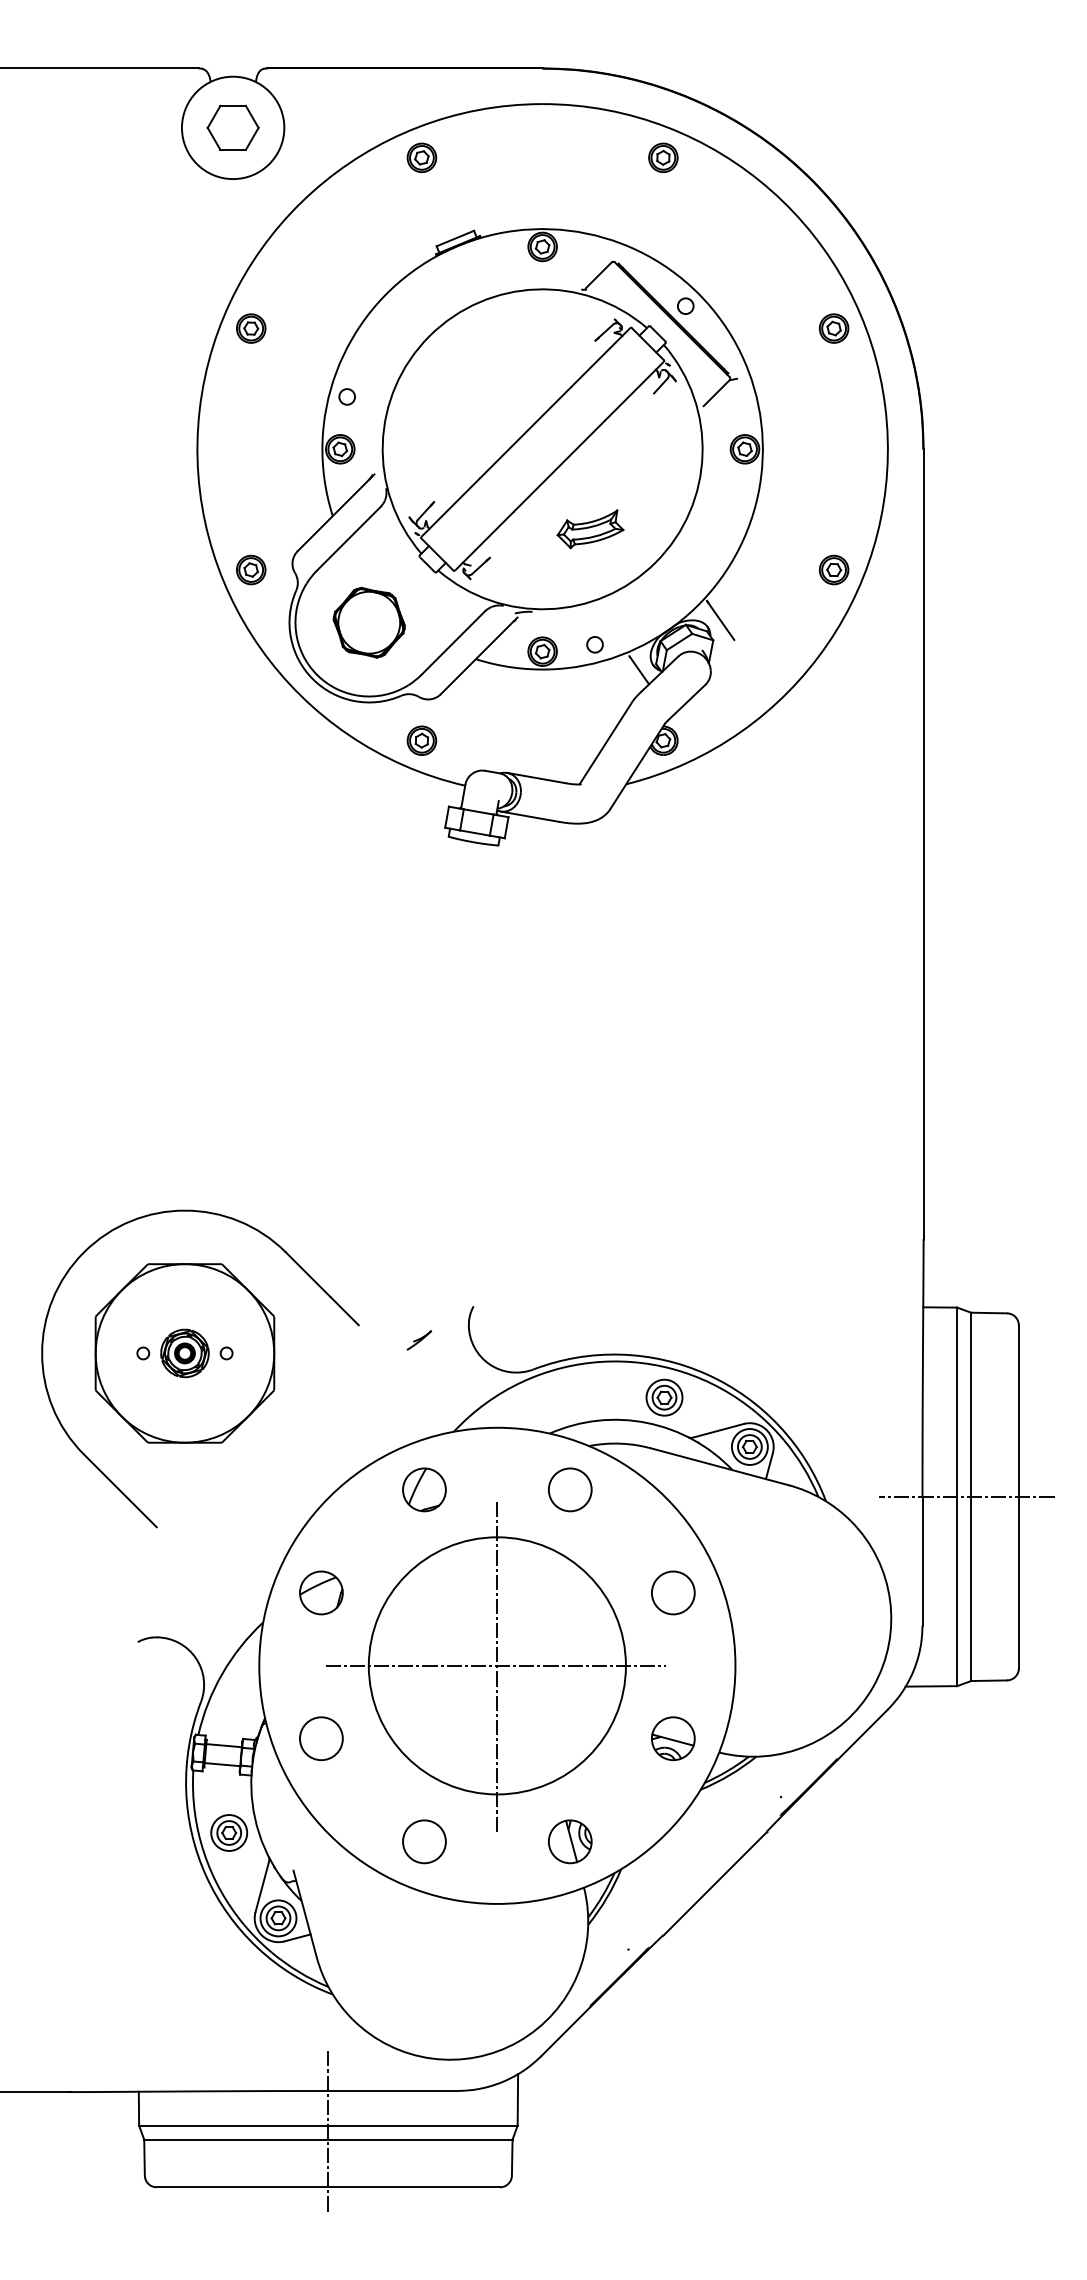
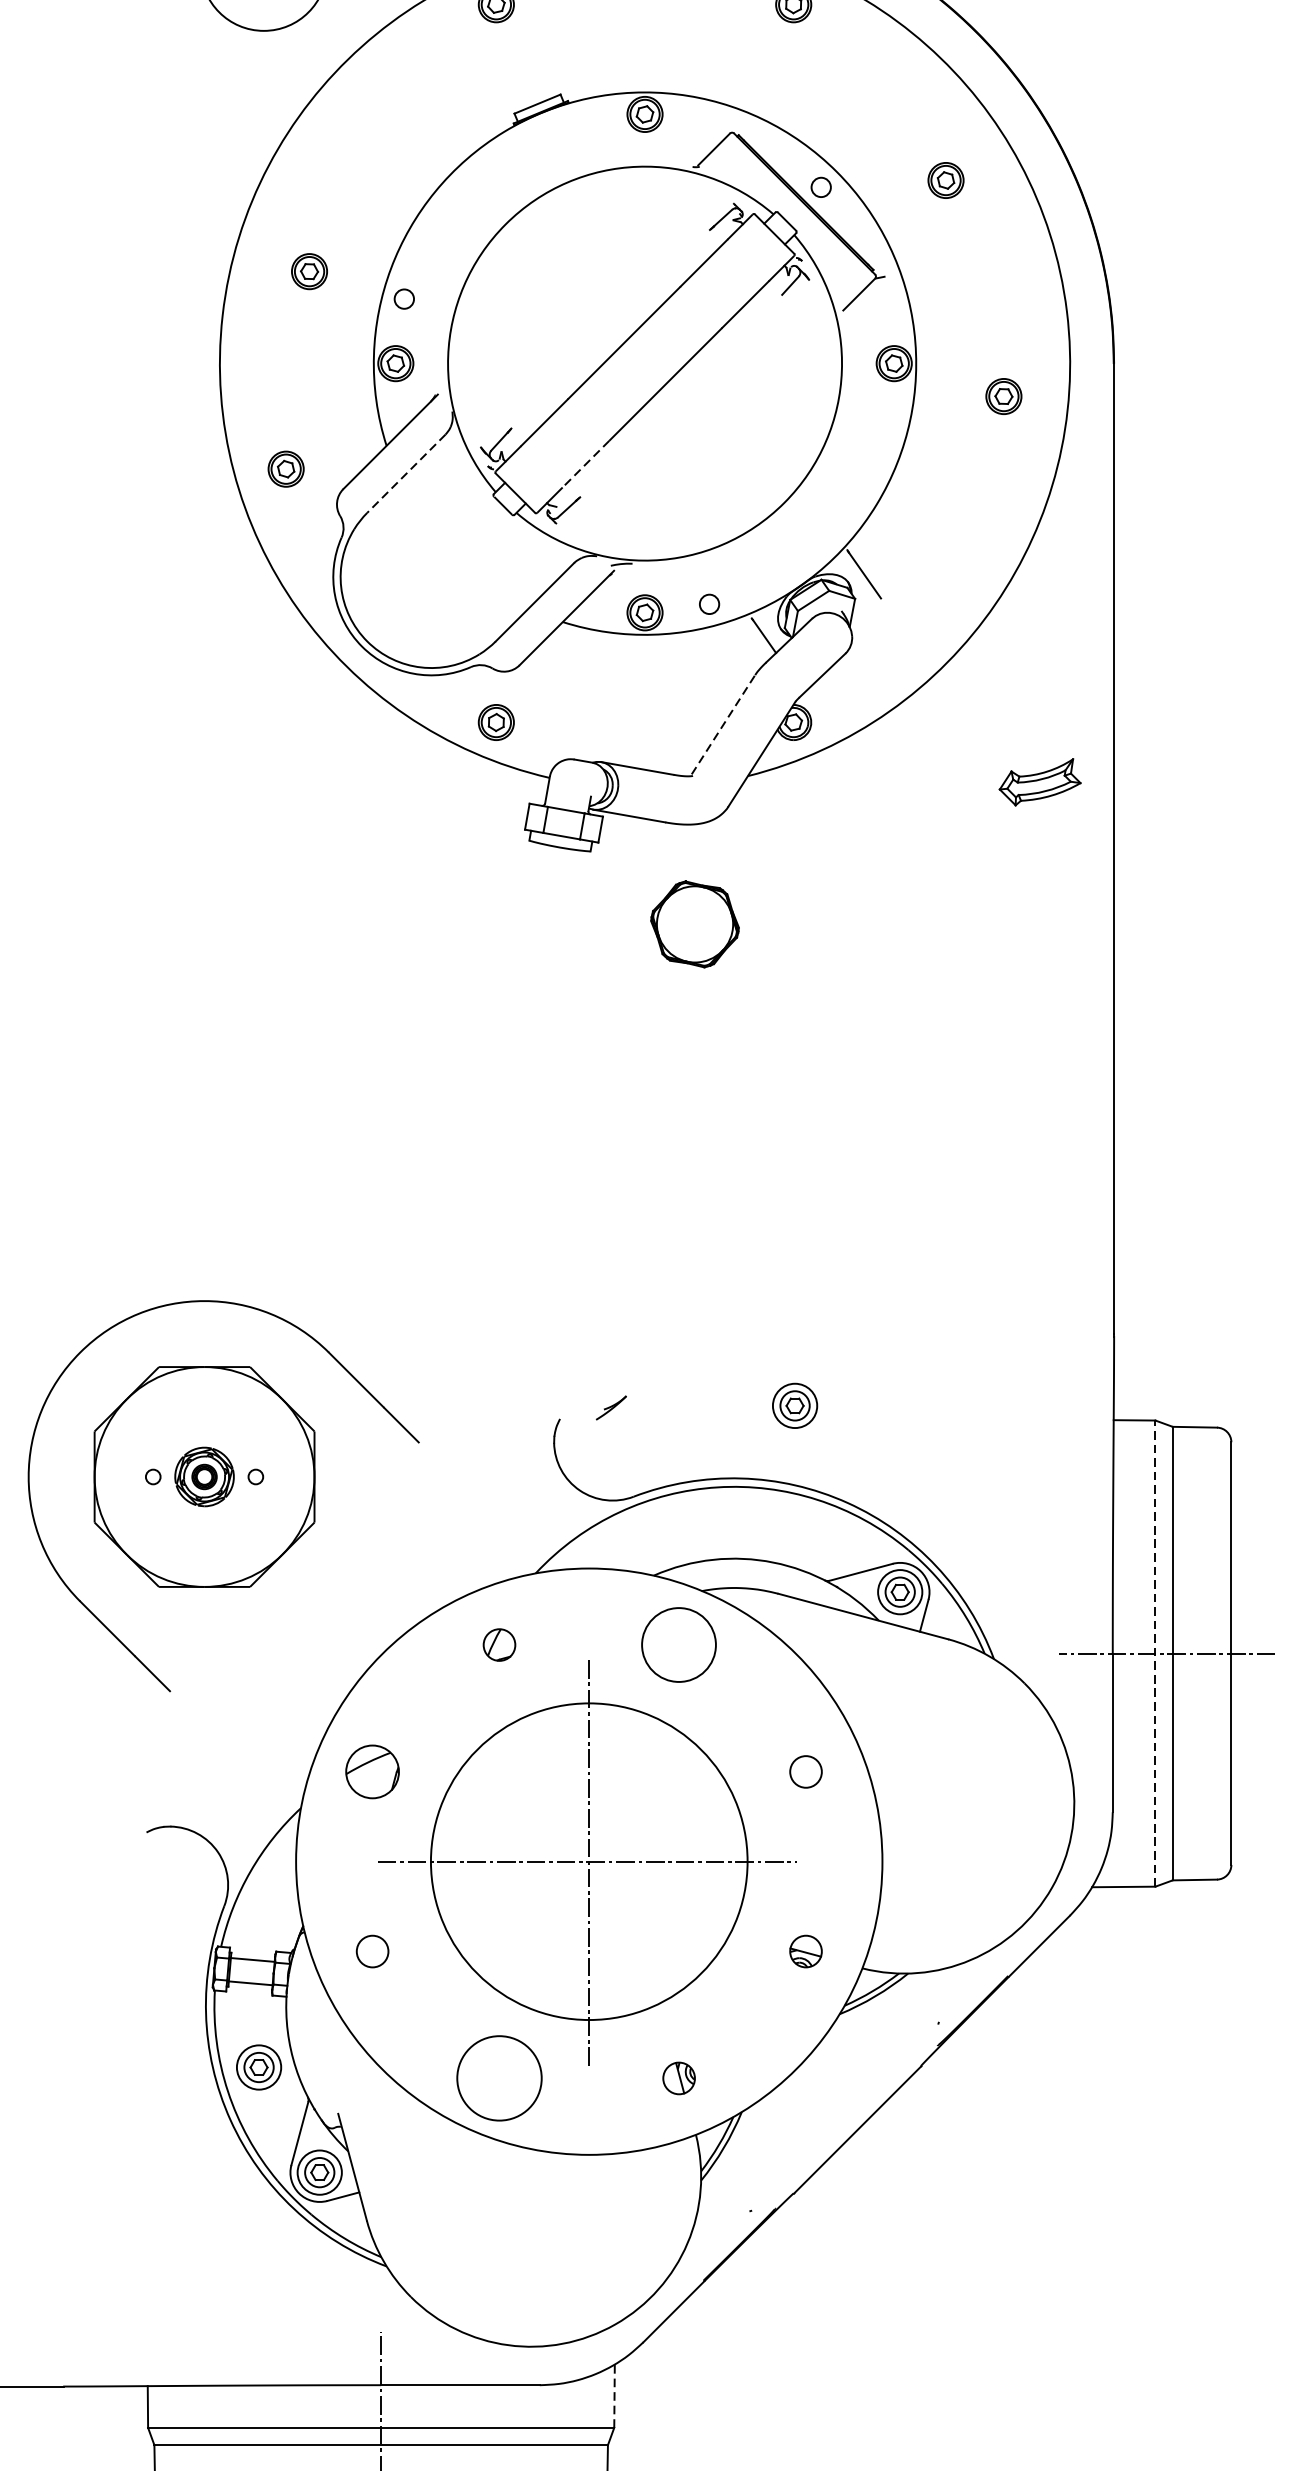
part: (251, 328) -> (309, 271), moved
part: (833, 328) -> (945, 180), moved
part: (590, 529) -> (1040, 782), moved
line: (494, 530) -> (585, 463), solid -> dashed
line: (348, 538) -> (405, 473), solid -> dashed
part: (251, 569) -> (286, 468), moved
part: (833, 569) -> (1003, 395), moved
part: (368, 622) -> (694, 924), moved
line: (605, 744) -> (722, 727), solid -> dashed
part: (419, 1340) -> (611, 1408), moved
part: (664, 1397) -> (795, 1405), moved
part: (424, 1489) -> (499, 1644), size x0.6
circle: (569, 1489) -> (678, 1644), size x1.4
line: (957, 1496) -> (1155, 1653), solid -> dashed
circle: (673, 1592) -> (806, 1771), size x0.6
circle: (321, 1738) -> (372, 1951), size x0.6
part: (673, 1738) -> (806, 1951), size x0.6
circle: (424, 1841) -> (499, 2077), size x1.6
part: (570, 1841) -> (679, 2077), size x0.6
line: (517, 2099) -> (614, 2395), solid -> dashed

